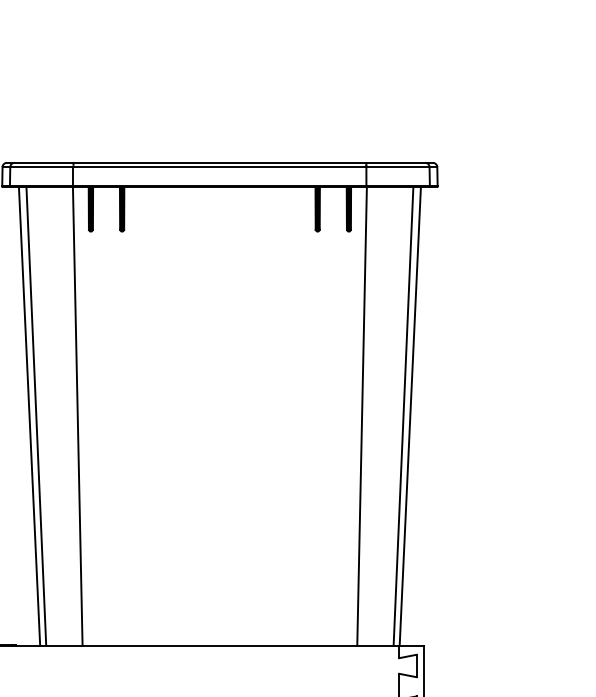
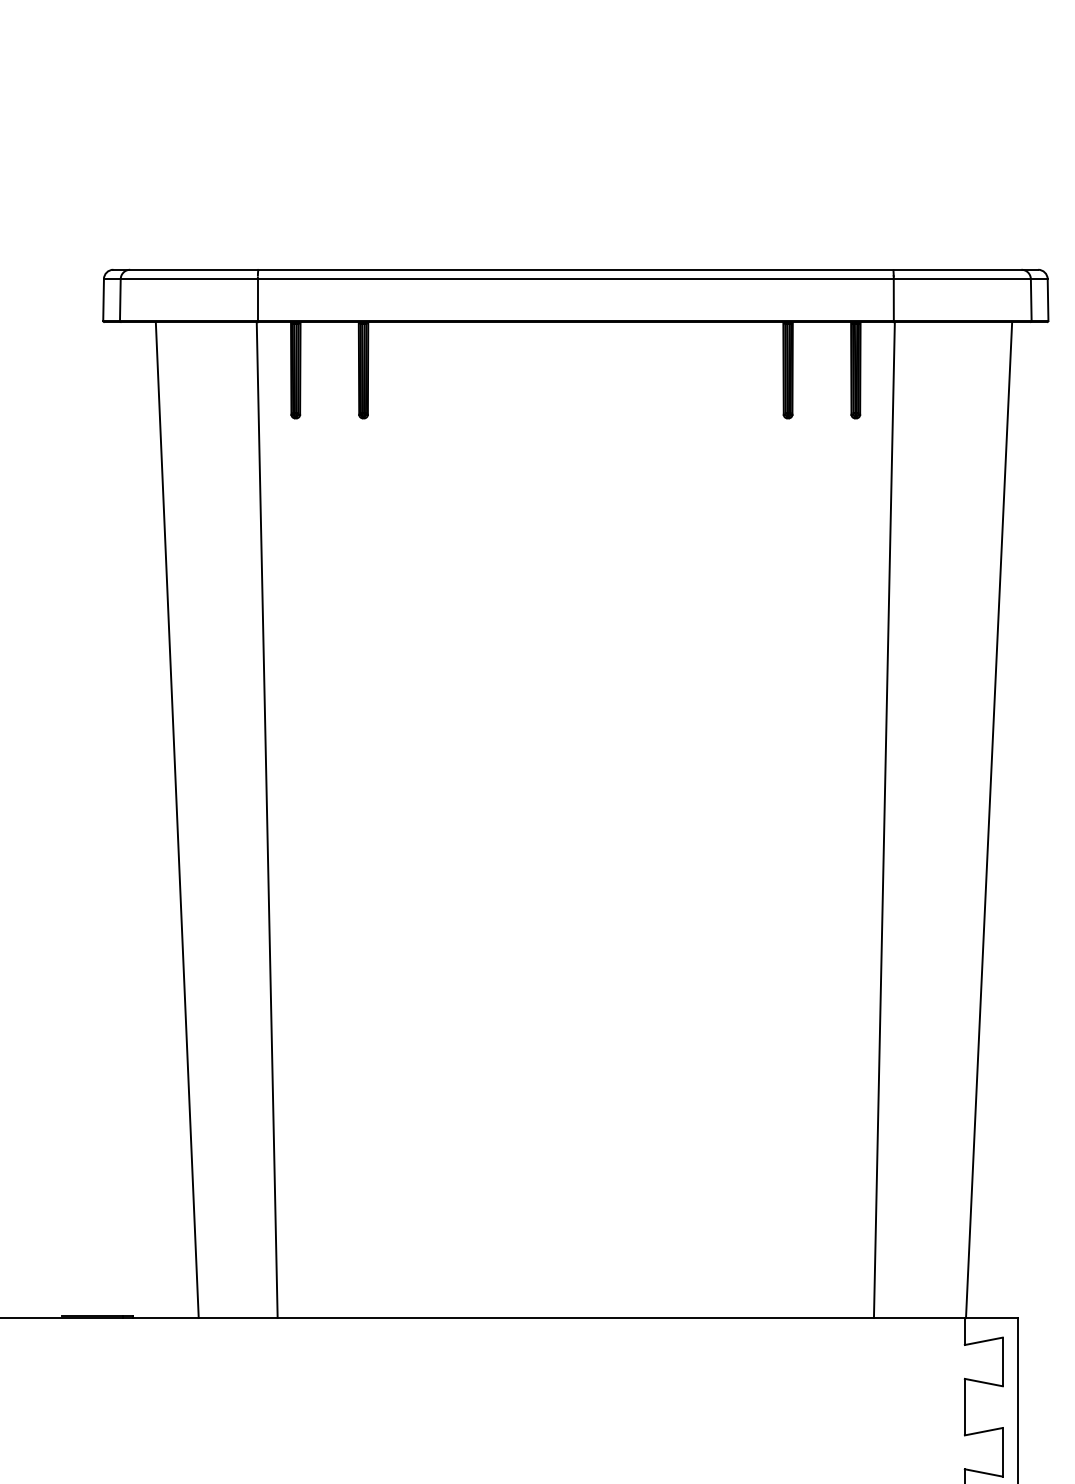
line: (29, 416) -> (162, 820), removed
line: (403, 416) -> (974, 820), removed

